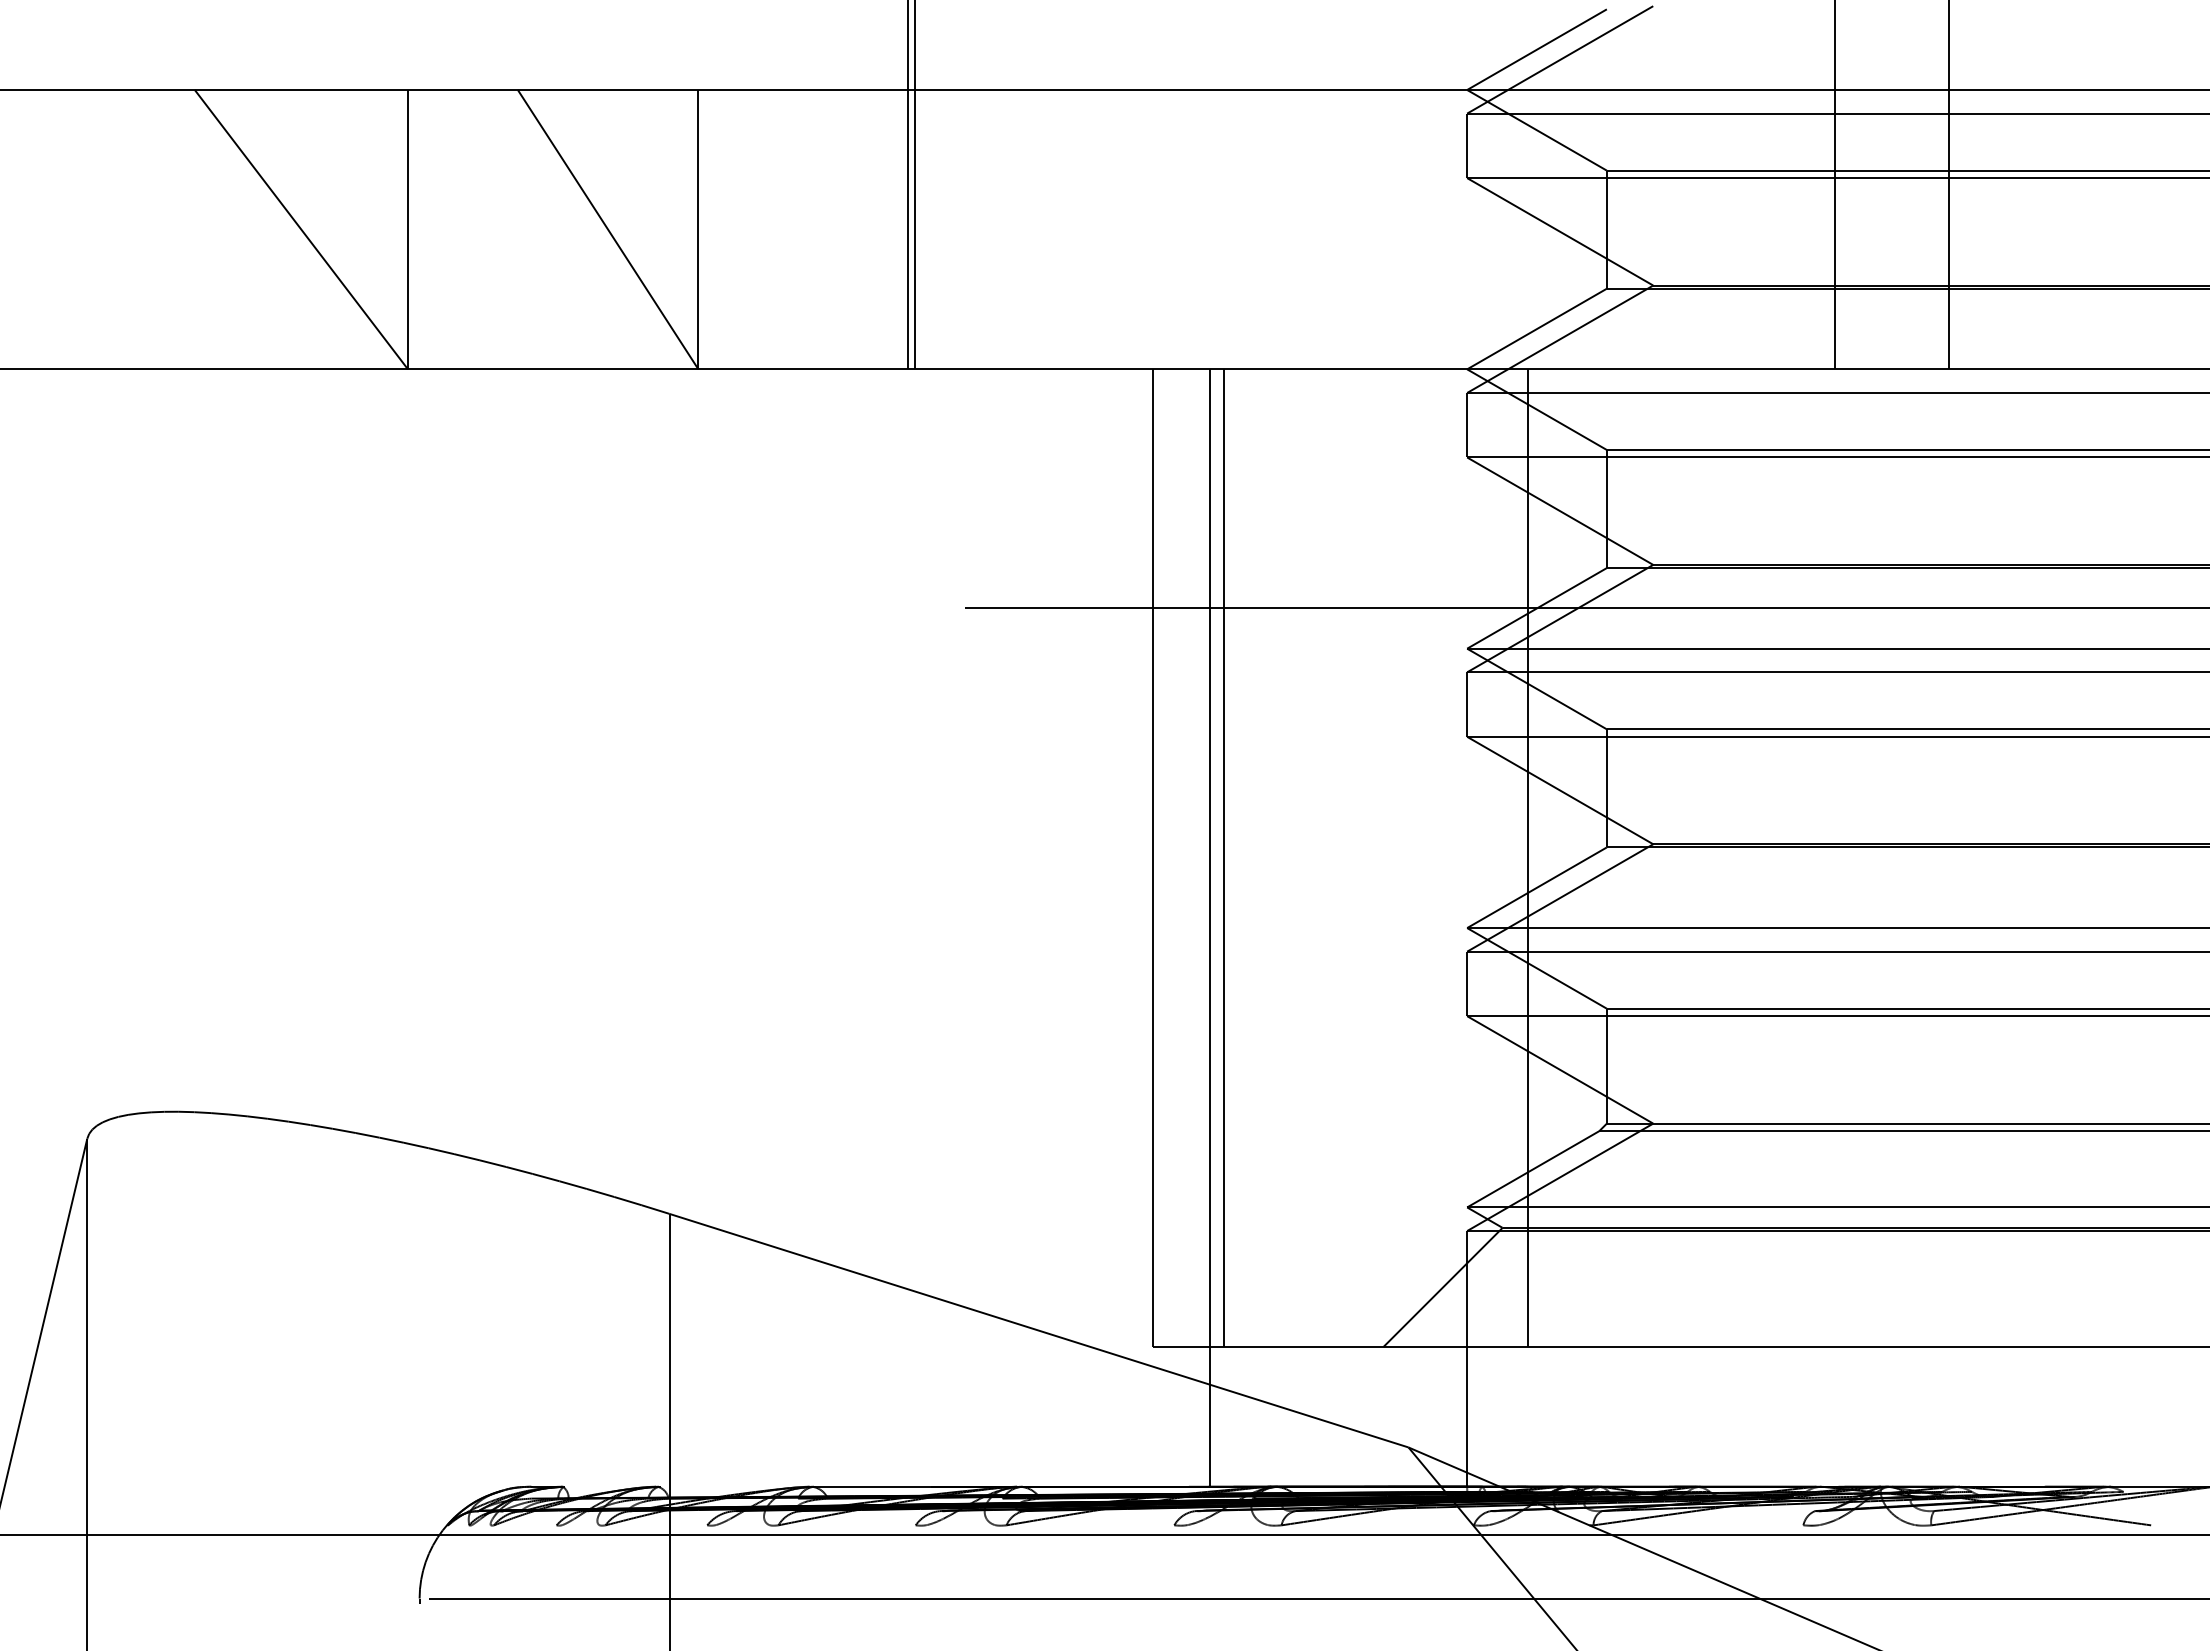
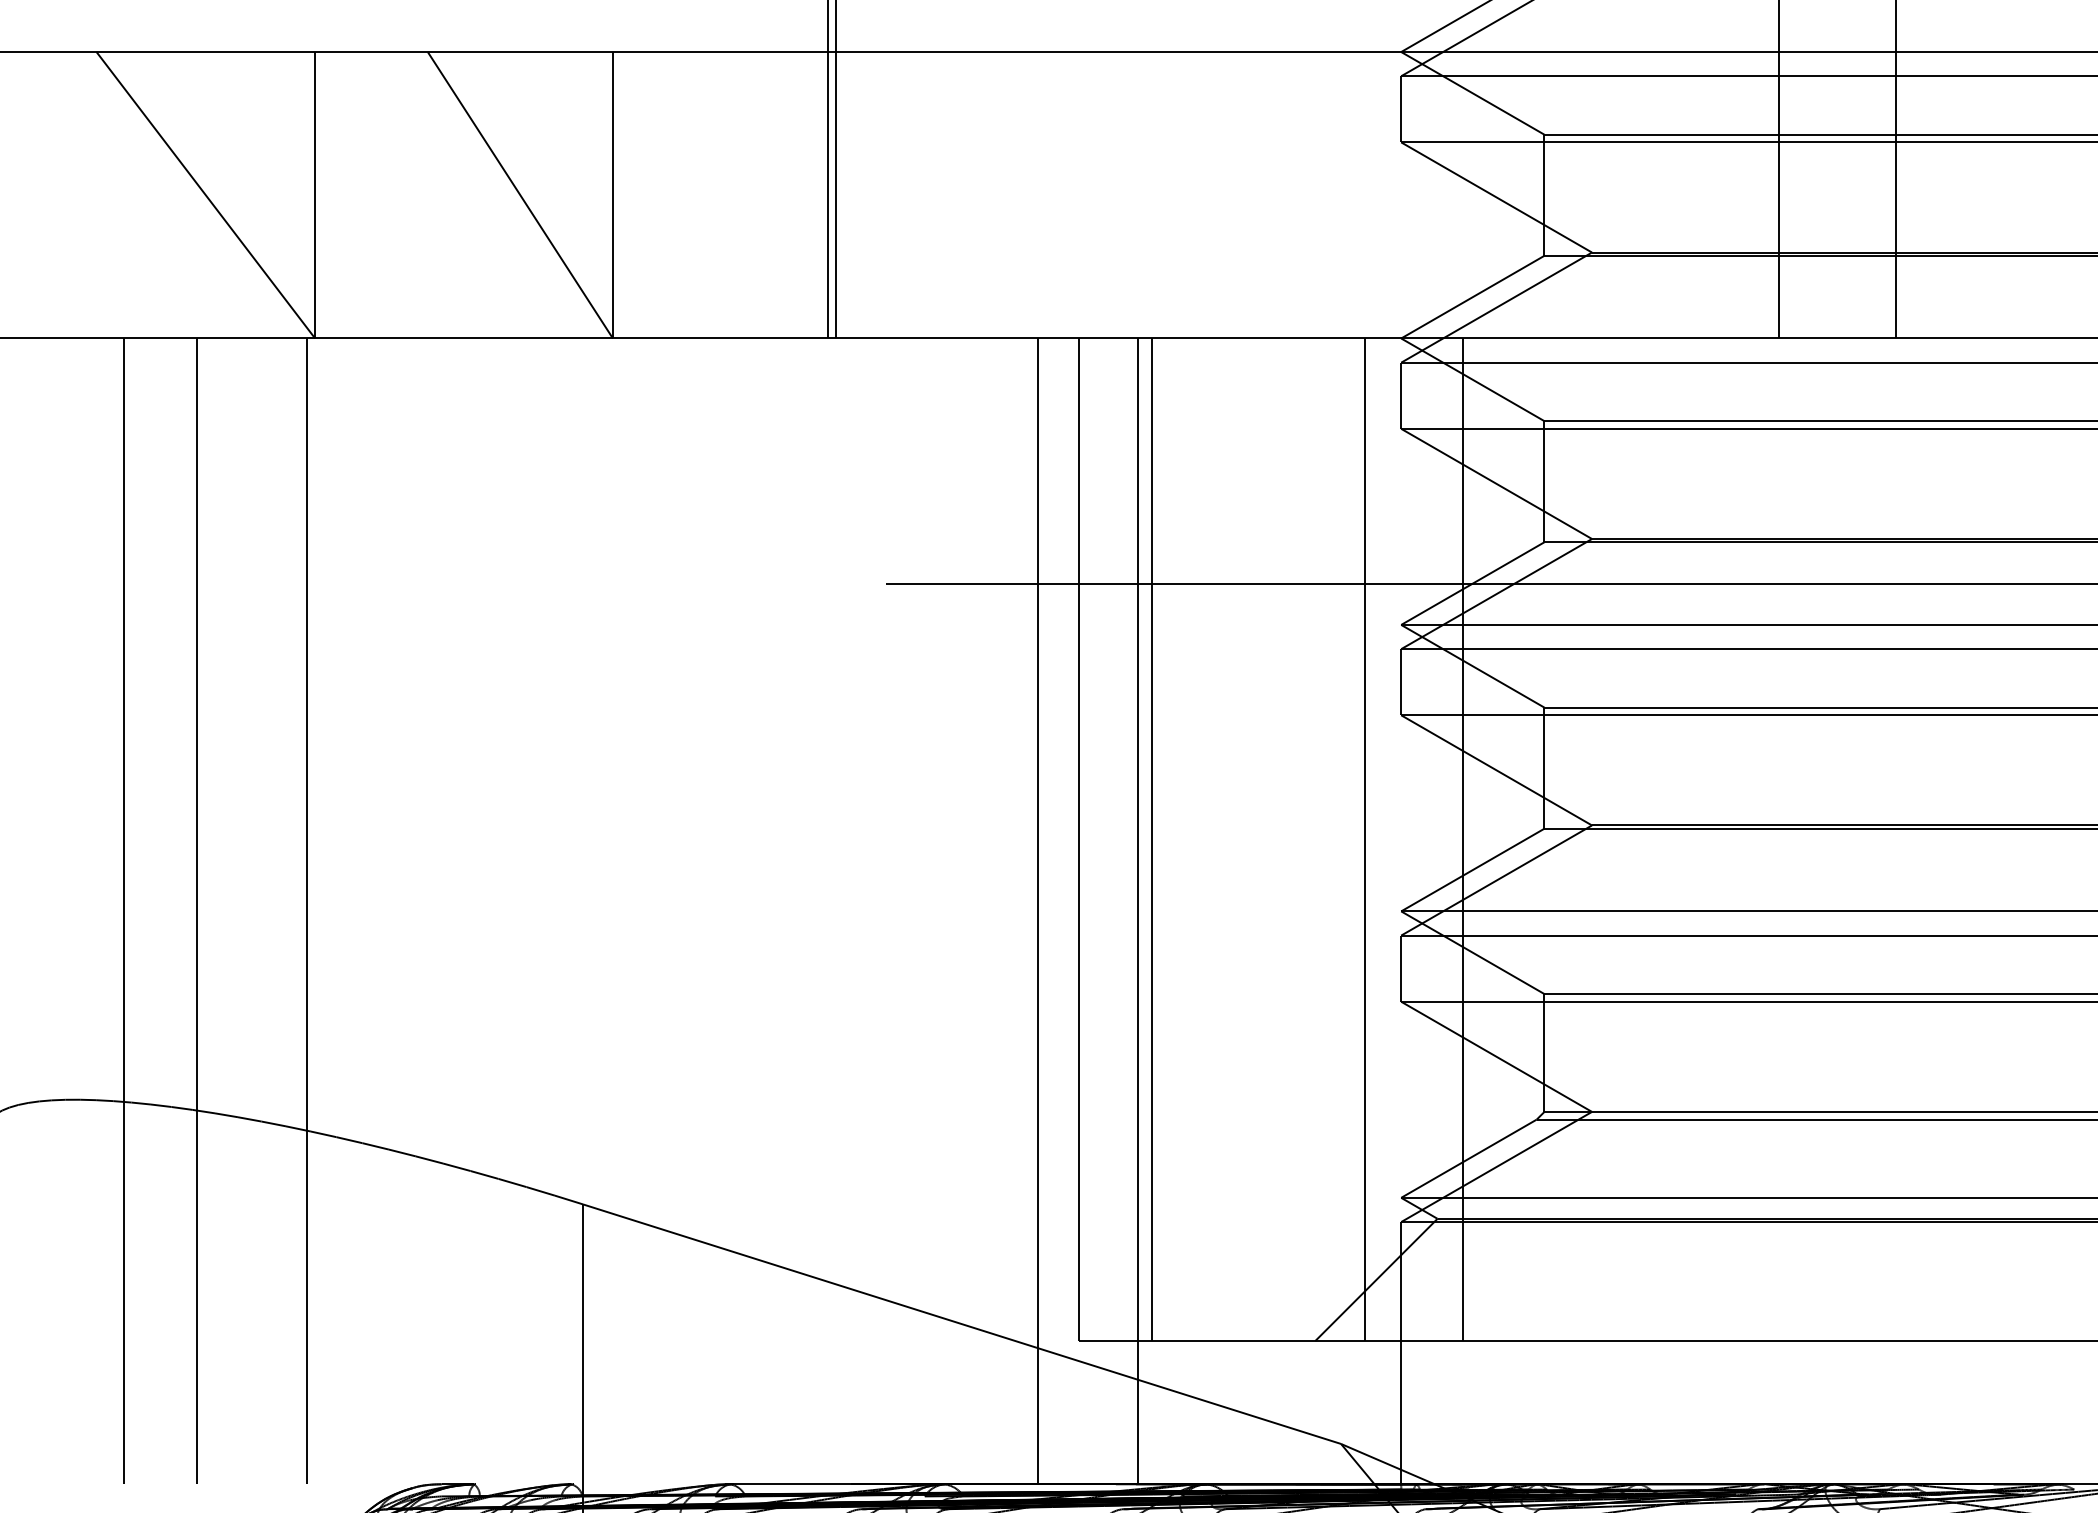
line: (1431, 858) -> (1364, 840), added
line: (221, 927) -> (123, 910), added
line: (293, 927) -> (197, 910), added
line: (399, 927) -> (306, 910), added
line: (1112, 927) -> (1037, 910), added

